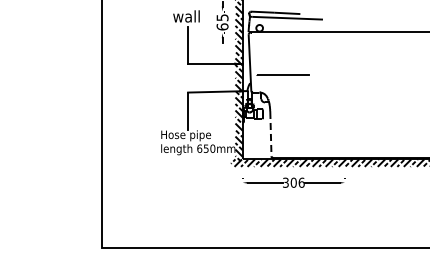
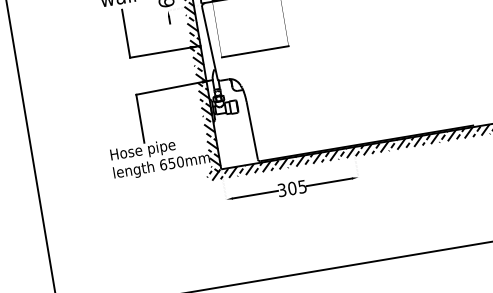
line: (270, 134) -> (251, 131), dashed -> solid
text: (301, 182) -> (302, 186), 306 -> 305

